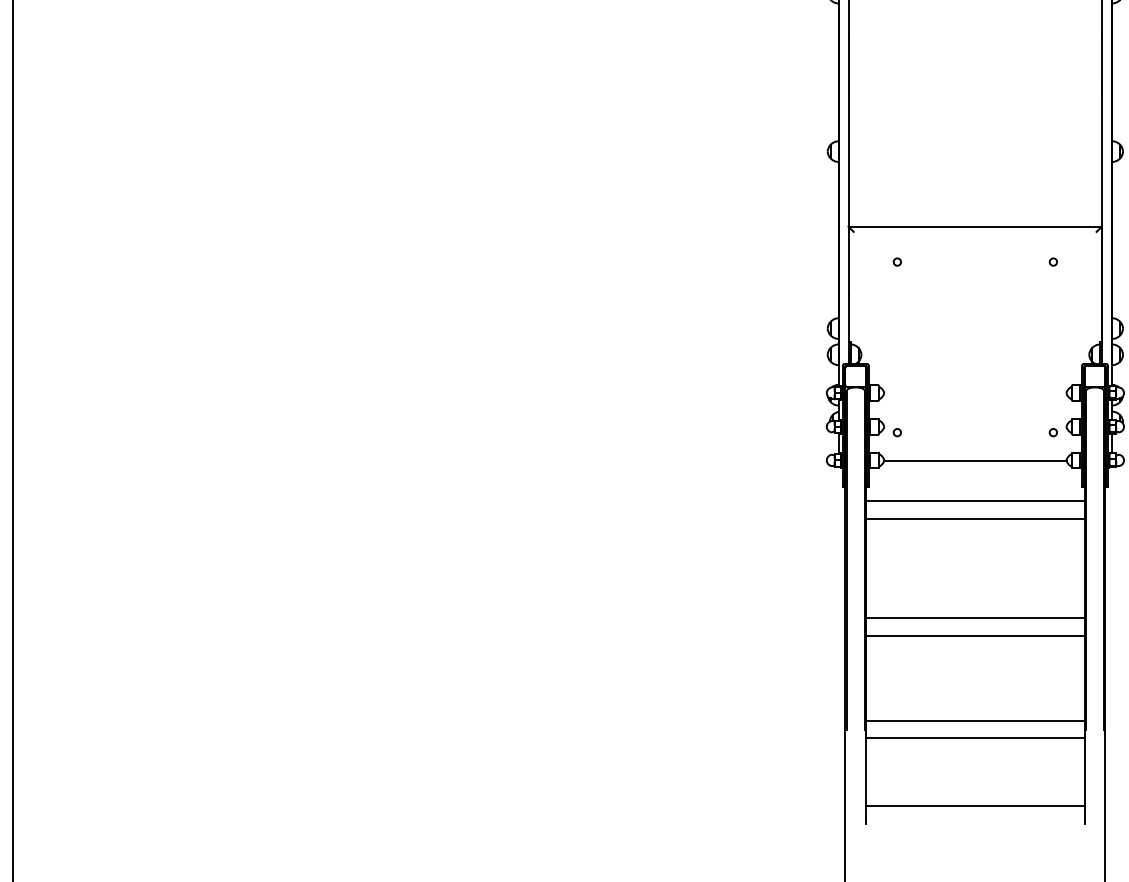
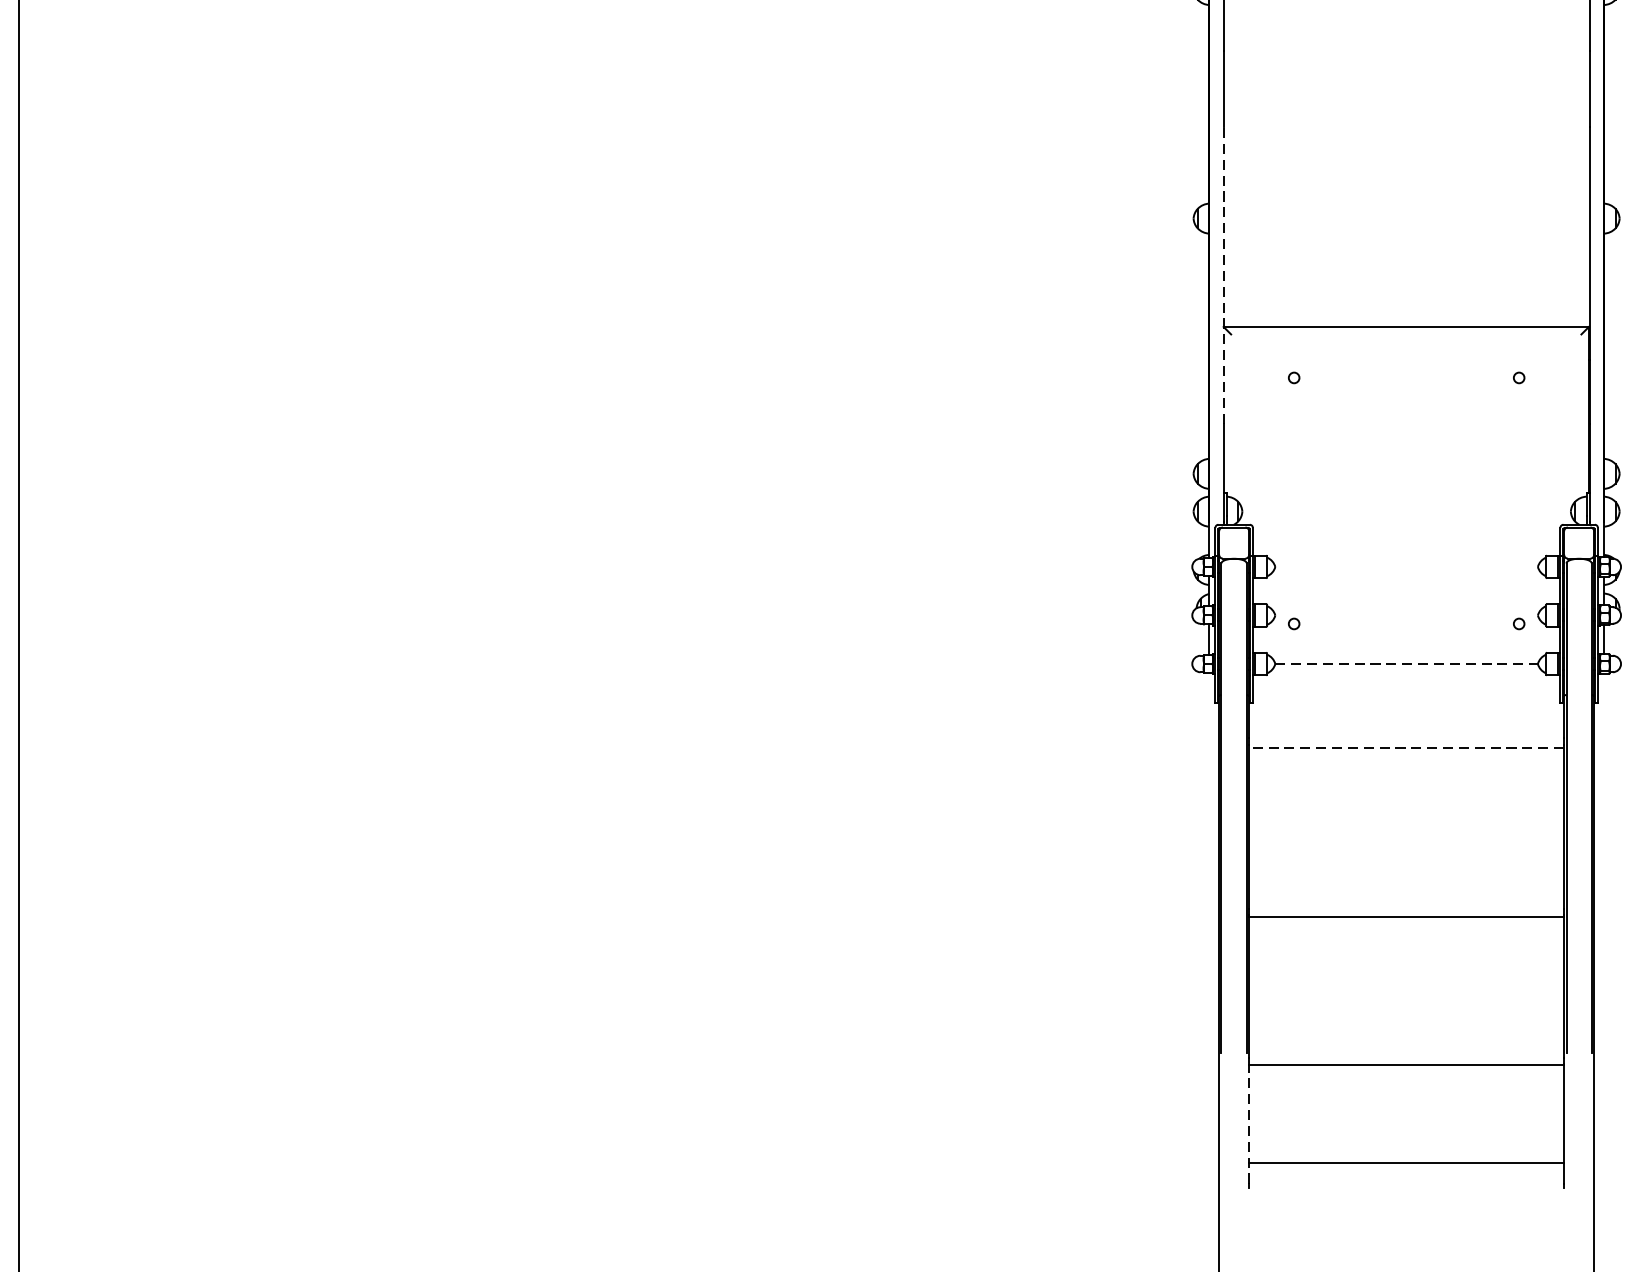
line: (848, 191) -> (1223, 276), solid -> dashed
line: (975, 460) -> (1406, 664), solid -> dashed
line: (975, 501) -> (1406, 723), removed
line: (974, 518) -> (1405, 747), solid -> dashed
line: (975, 618) -> (1406, 892), removed
line: (975, 720) -> (1406, 1039), removed
line: (866, 779) -> (1249, 1124), solid -> dashed

